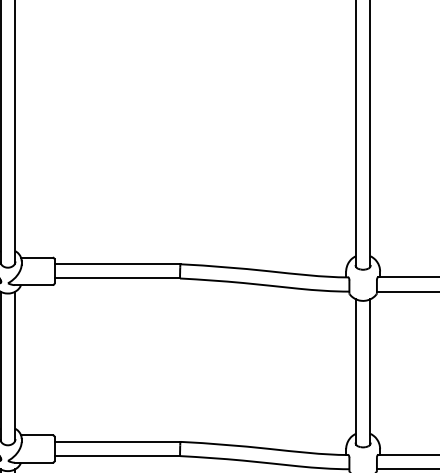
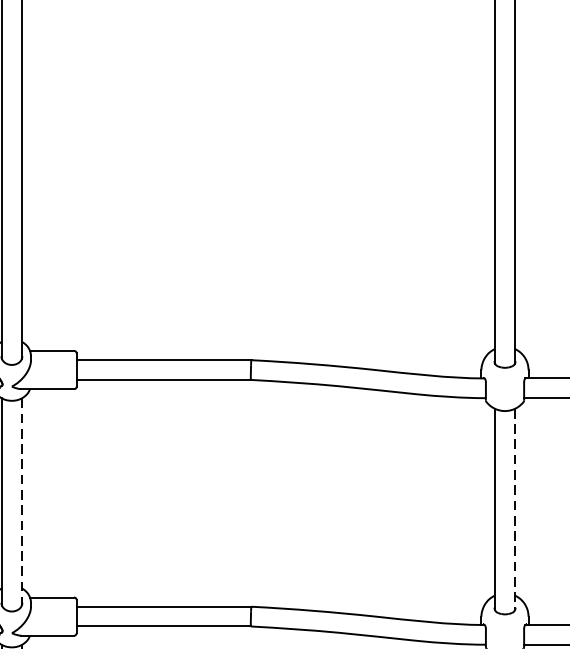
line: (15, 366) -> (22, 502), solid -> dashed
line: (370, 371) -> (515, 509), solid -> dashed

